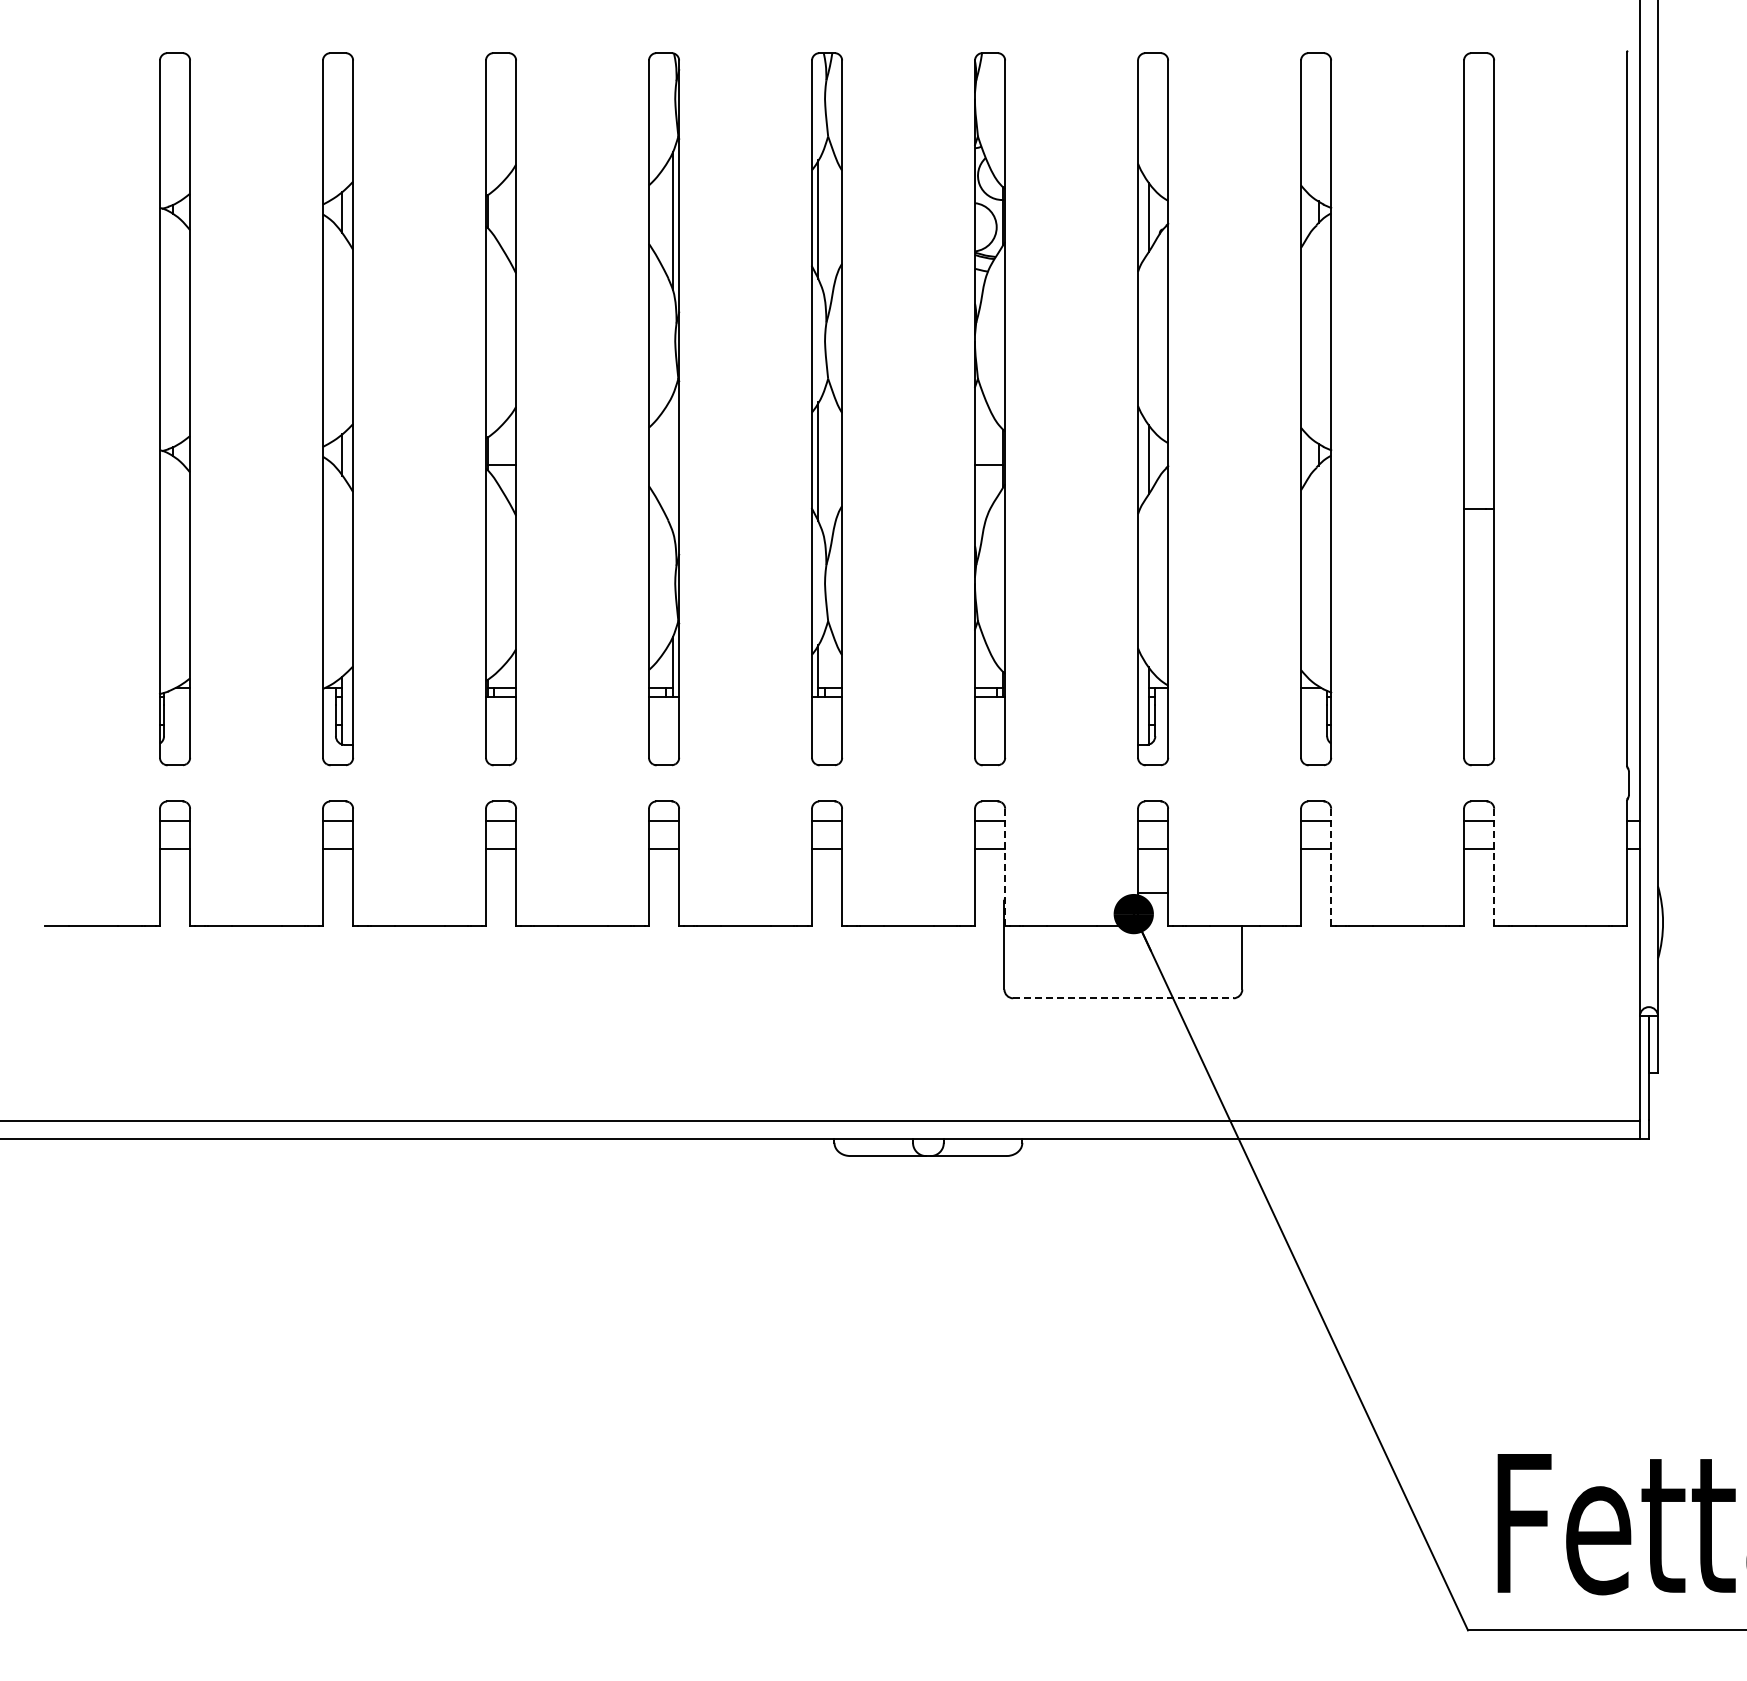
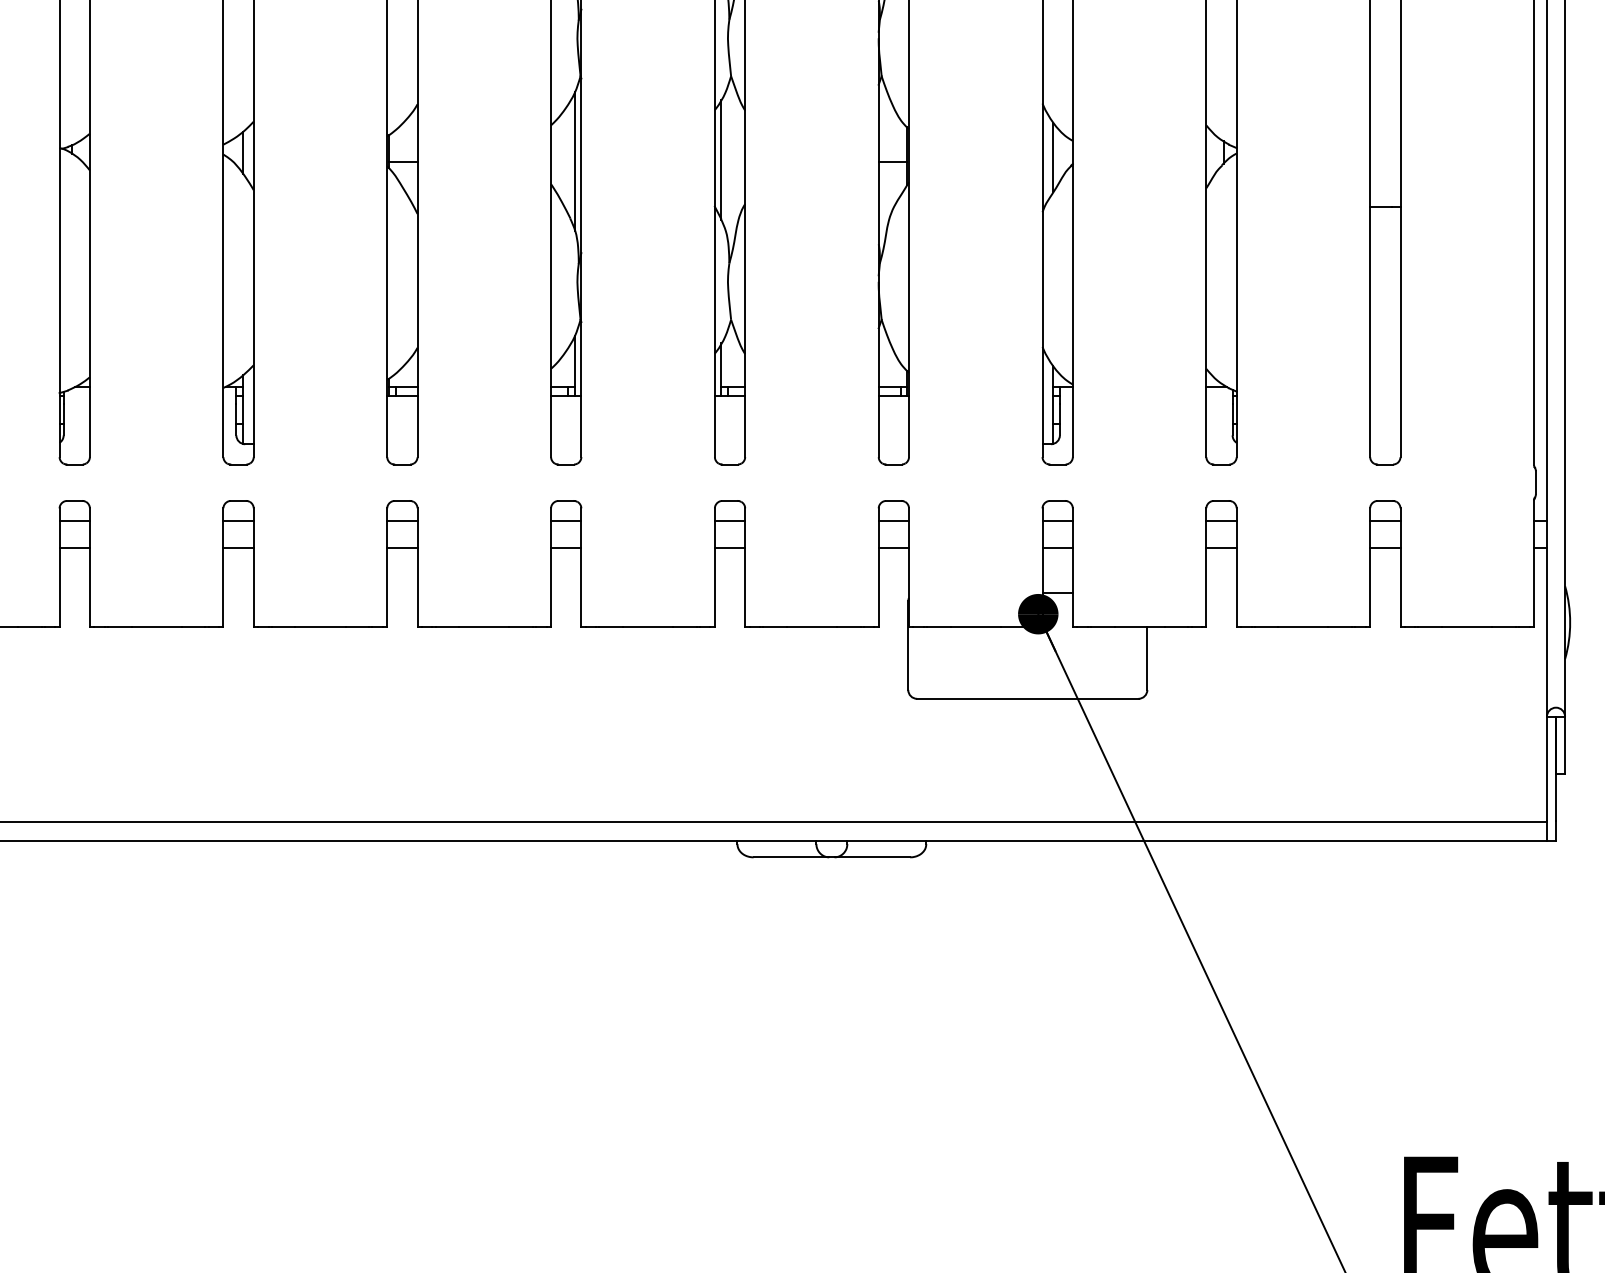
line: (672, 463) -> (574, 161), added
line: (1005, 867) -> (909, 567), dashed -> solid
line: (1331, 867) -> (1236, 567), dashed -> solid
line: (1494, 867) -> (1400, 567), dashed -> solid
line: (1123, 998) -> (1027, 699), dashed -> solid

